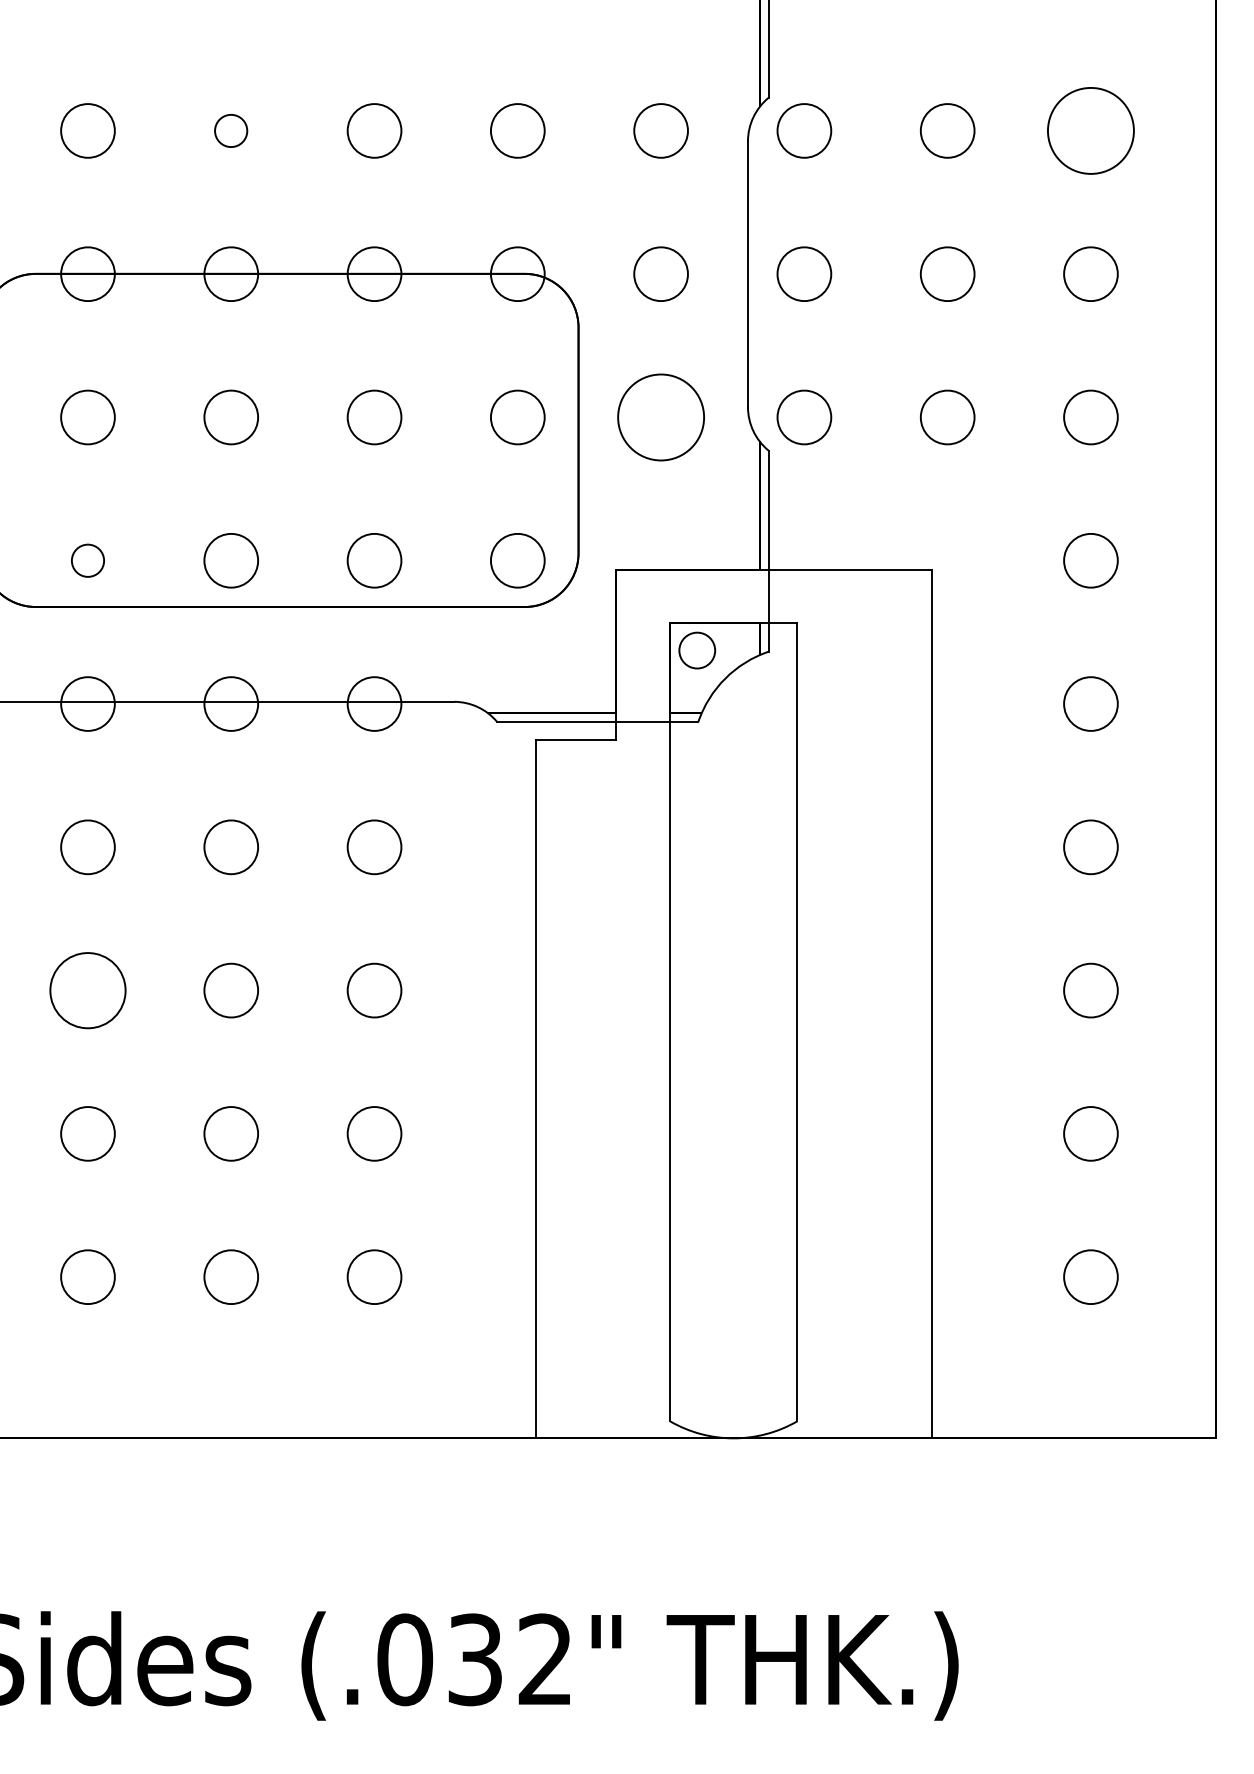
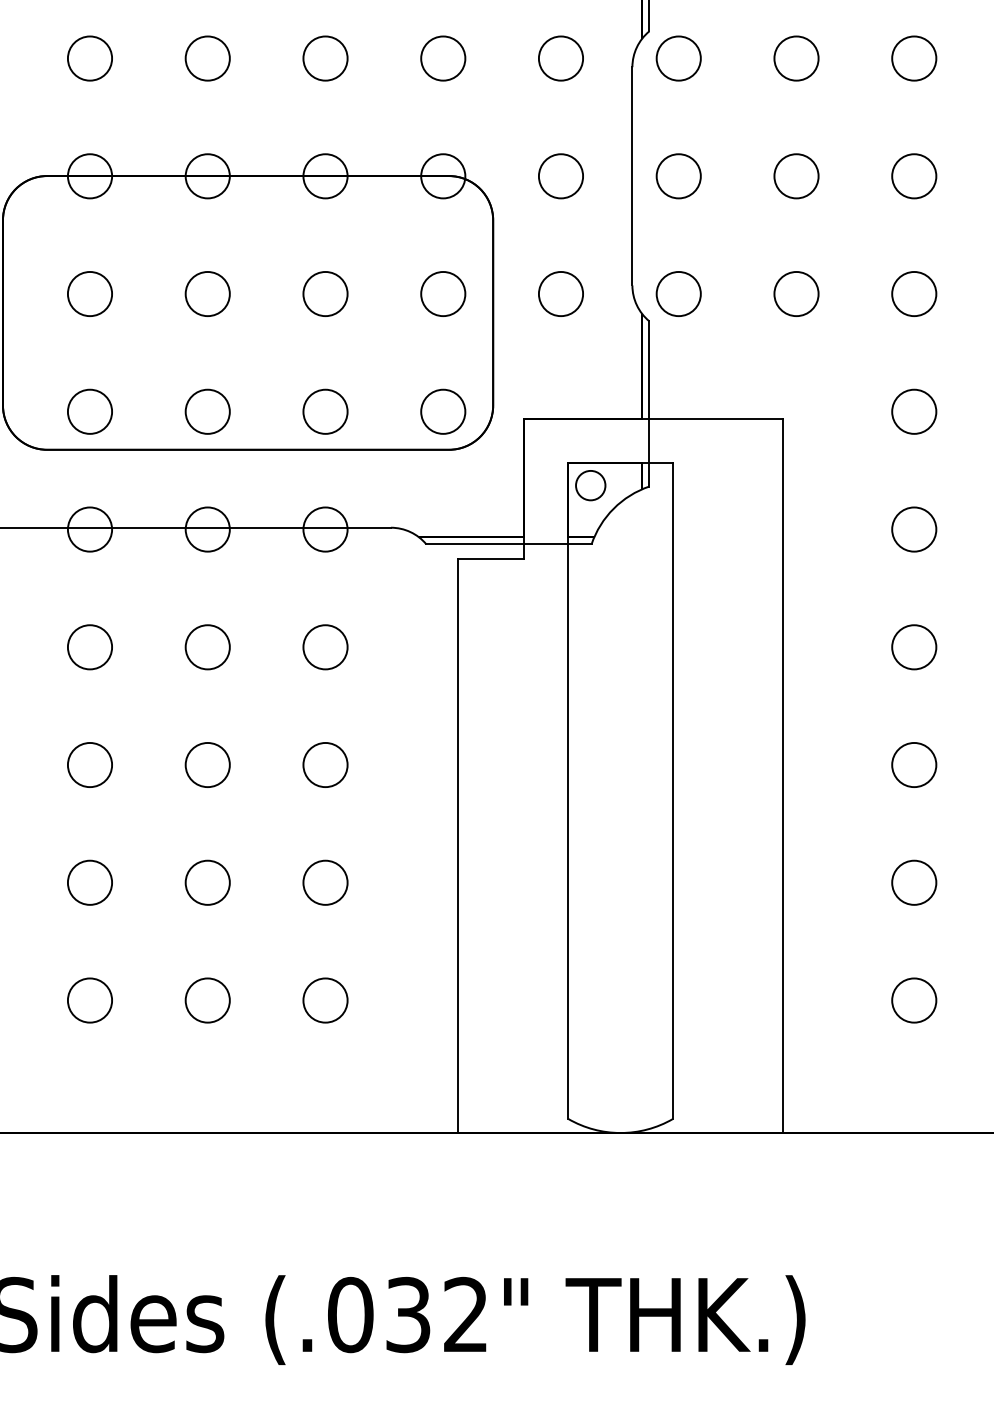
circle: (230, 130) -> (207, 58), size x1.67
circle: (1090, 130) -> (913, 58), size x0.62
circle: (660, 417) -> (560, 294), size x0.62
circle: (87, 560) -> (89, 411), size x1.67
circle: (87, 990) -> (89, 764), size x0.71

